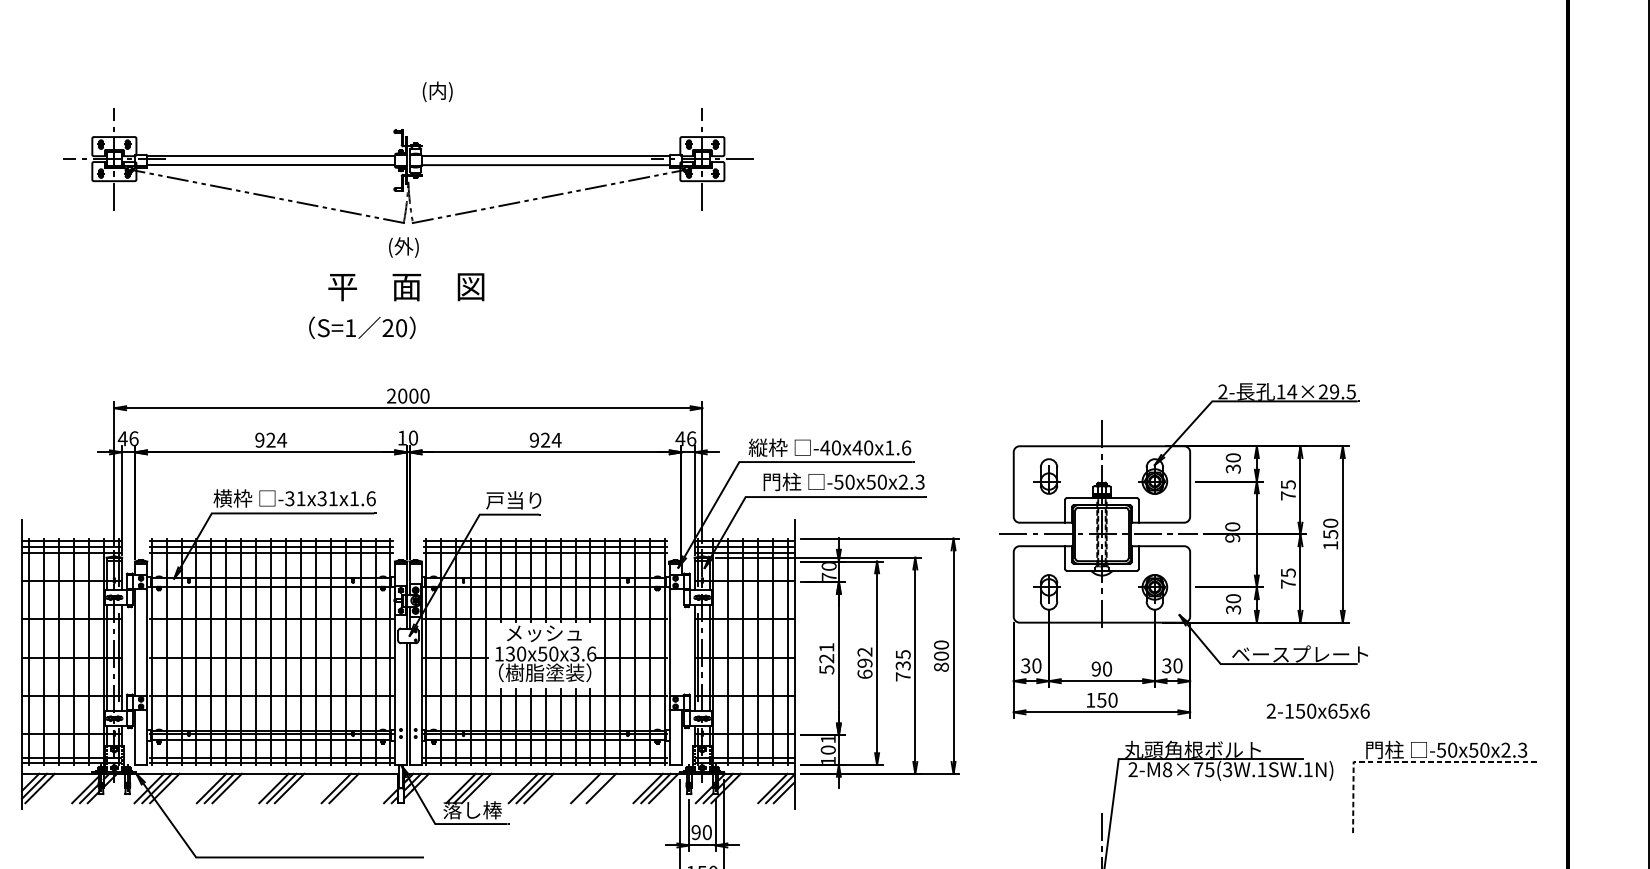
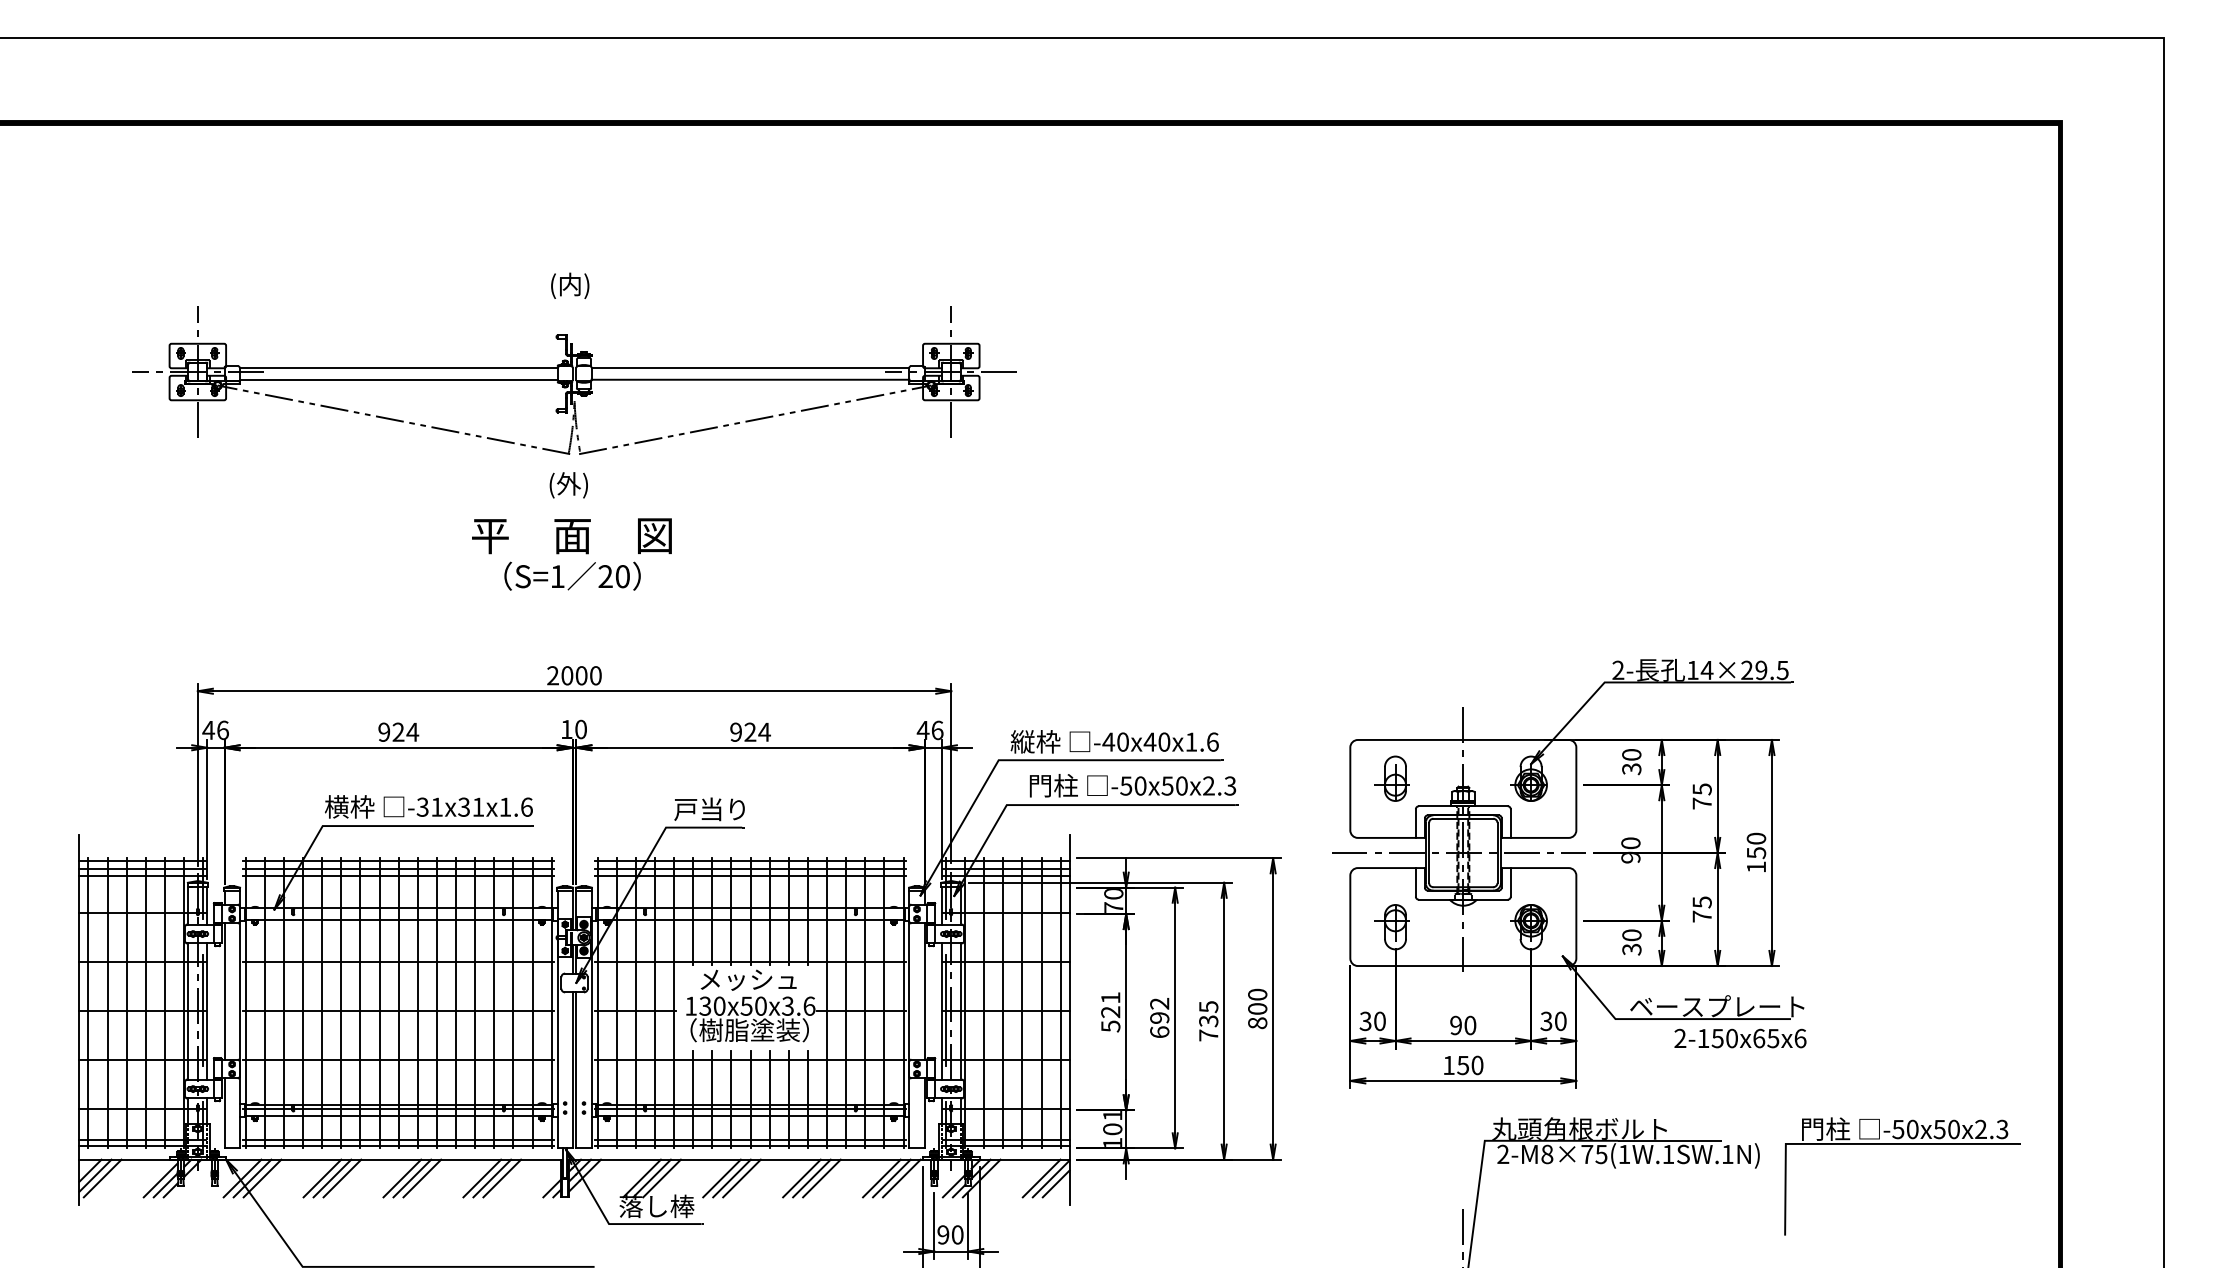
text: (437, 91) -> (570, 285), moved
text: (362, 327) -> (572, 575), moved
line: (681, 642) -> (924, 991), added
text: (1318, 711) -> (1740, 1038), moved
line: (1408, 761) -> (1855, 1143), dashed -> solid
text: (1227, 769) -> (1624, 1154), 2-M8×75(3W.1SW.1N) -> 2-M8×75(1W.1SW.1N)
line: (352, 788) -> (502, 1178), added
line: (593, 788) -> (811, 1178), added

